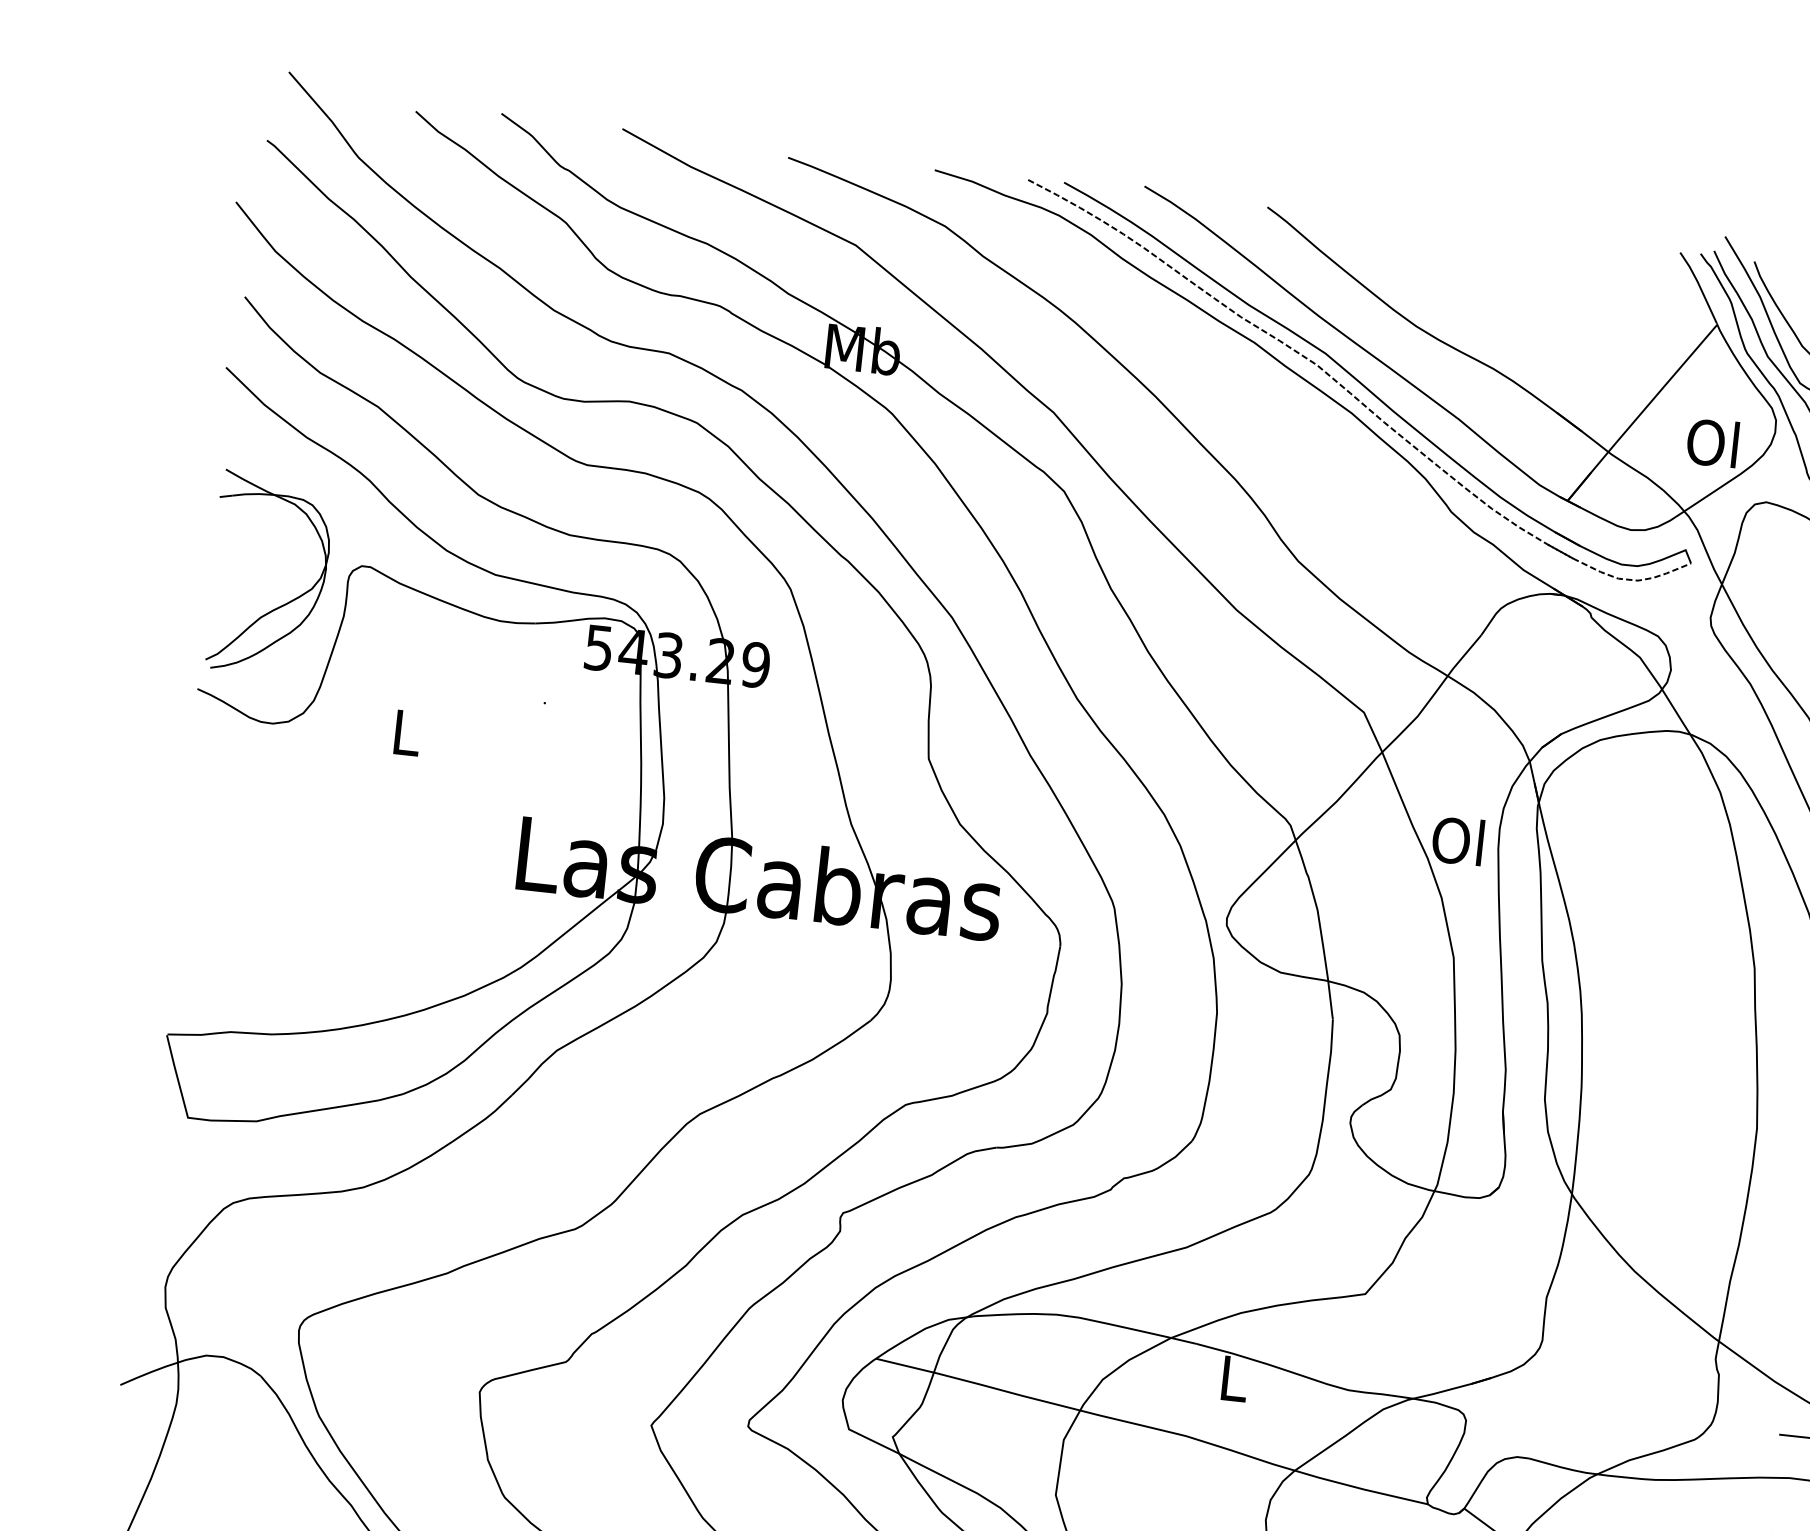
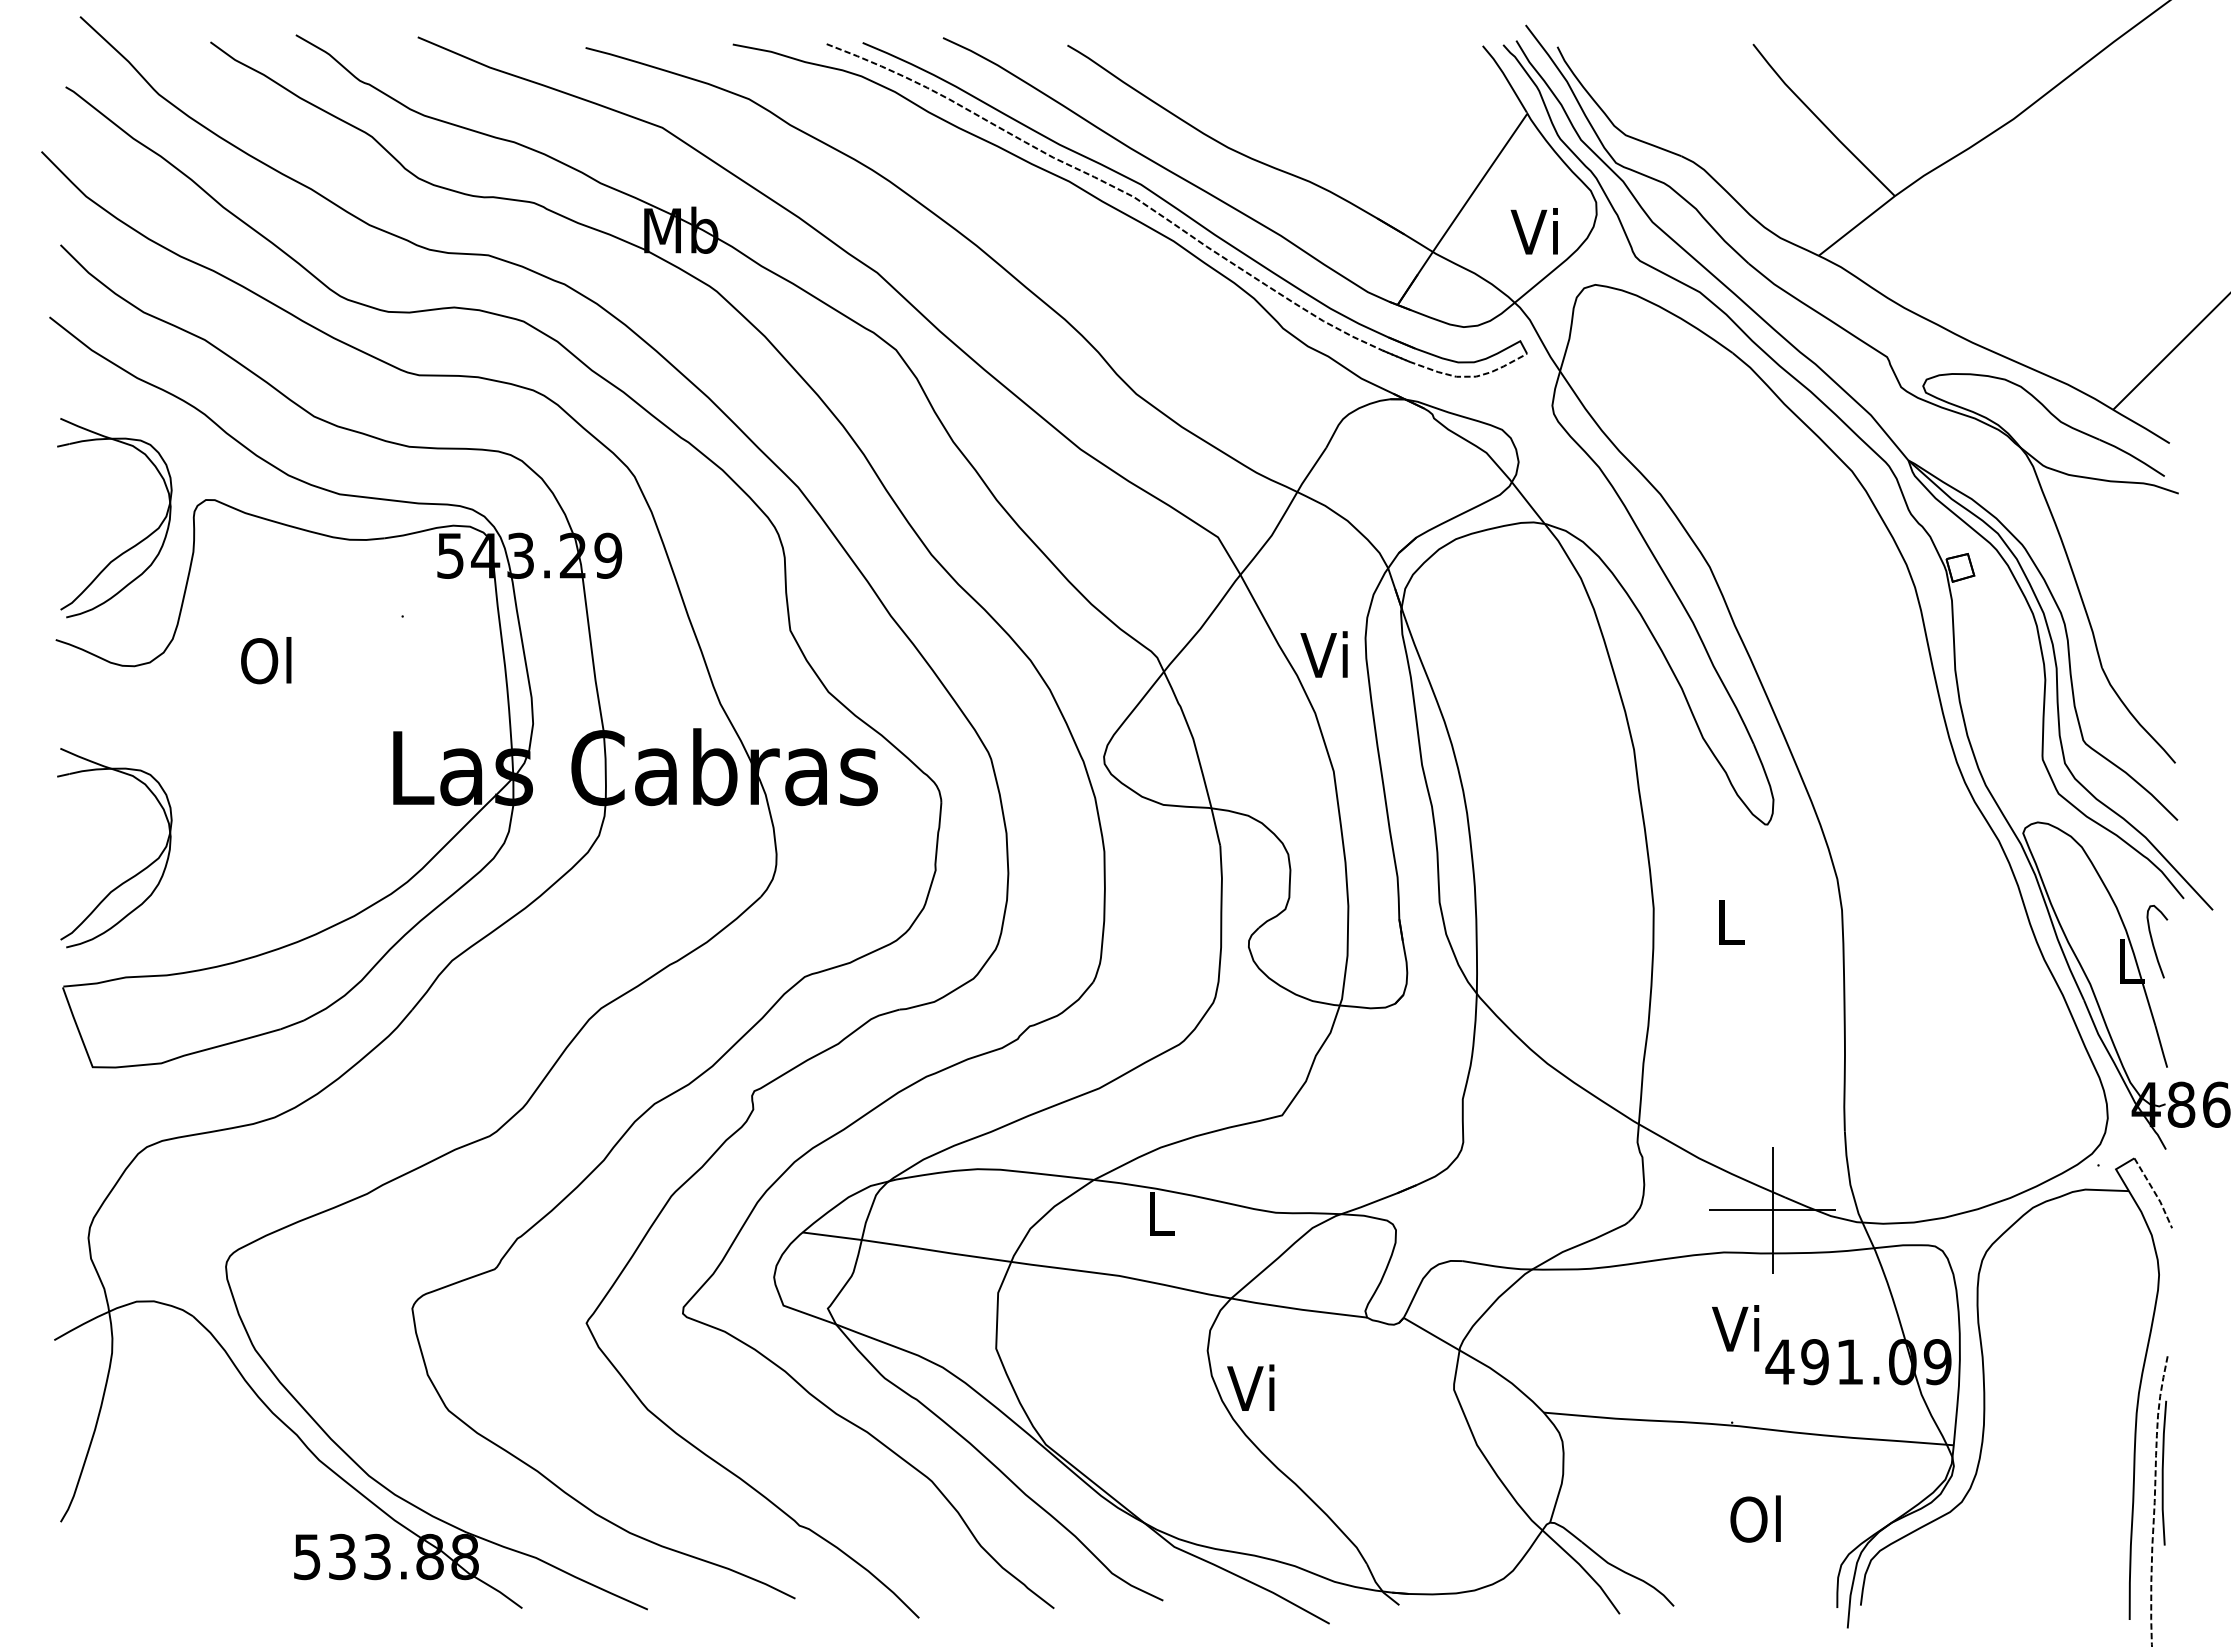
text: (1712, 442) -> (1535, 231), Ol -> Vi
text: (404, 732) -> (266, 660), L -> Ol
text: (1458, 840) -> (1325, 654), Ol -> Vi
part: (249, 931) -> (133, 875), added

